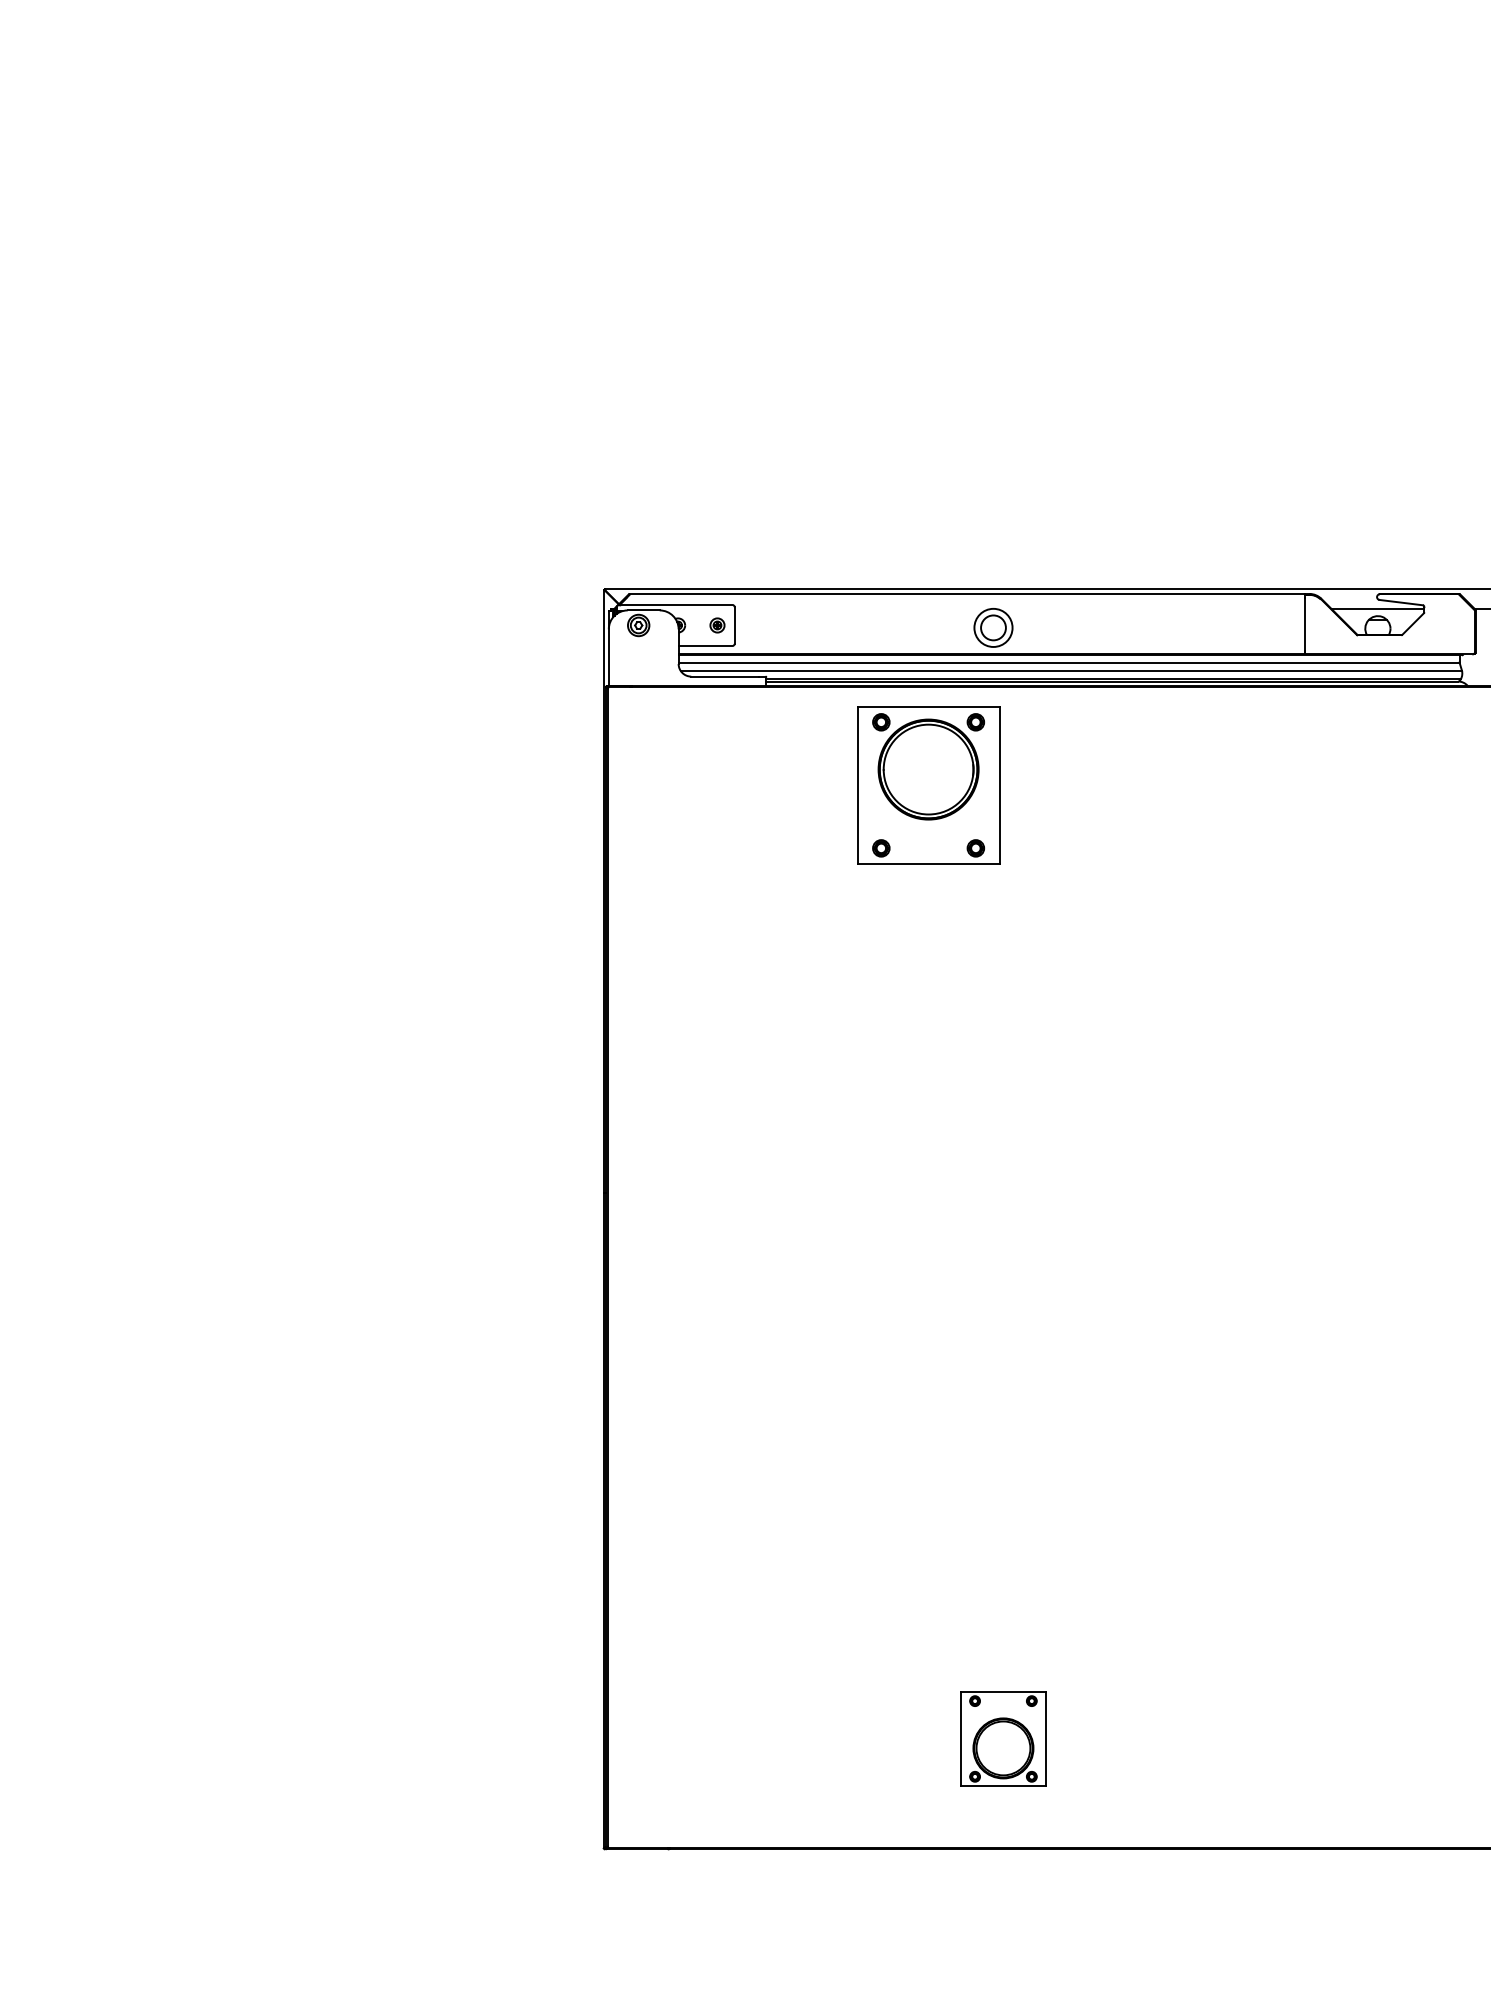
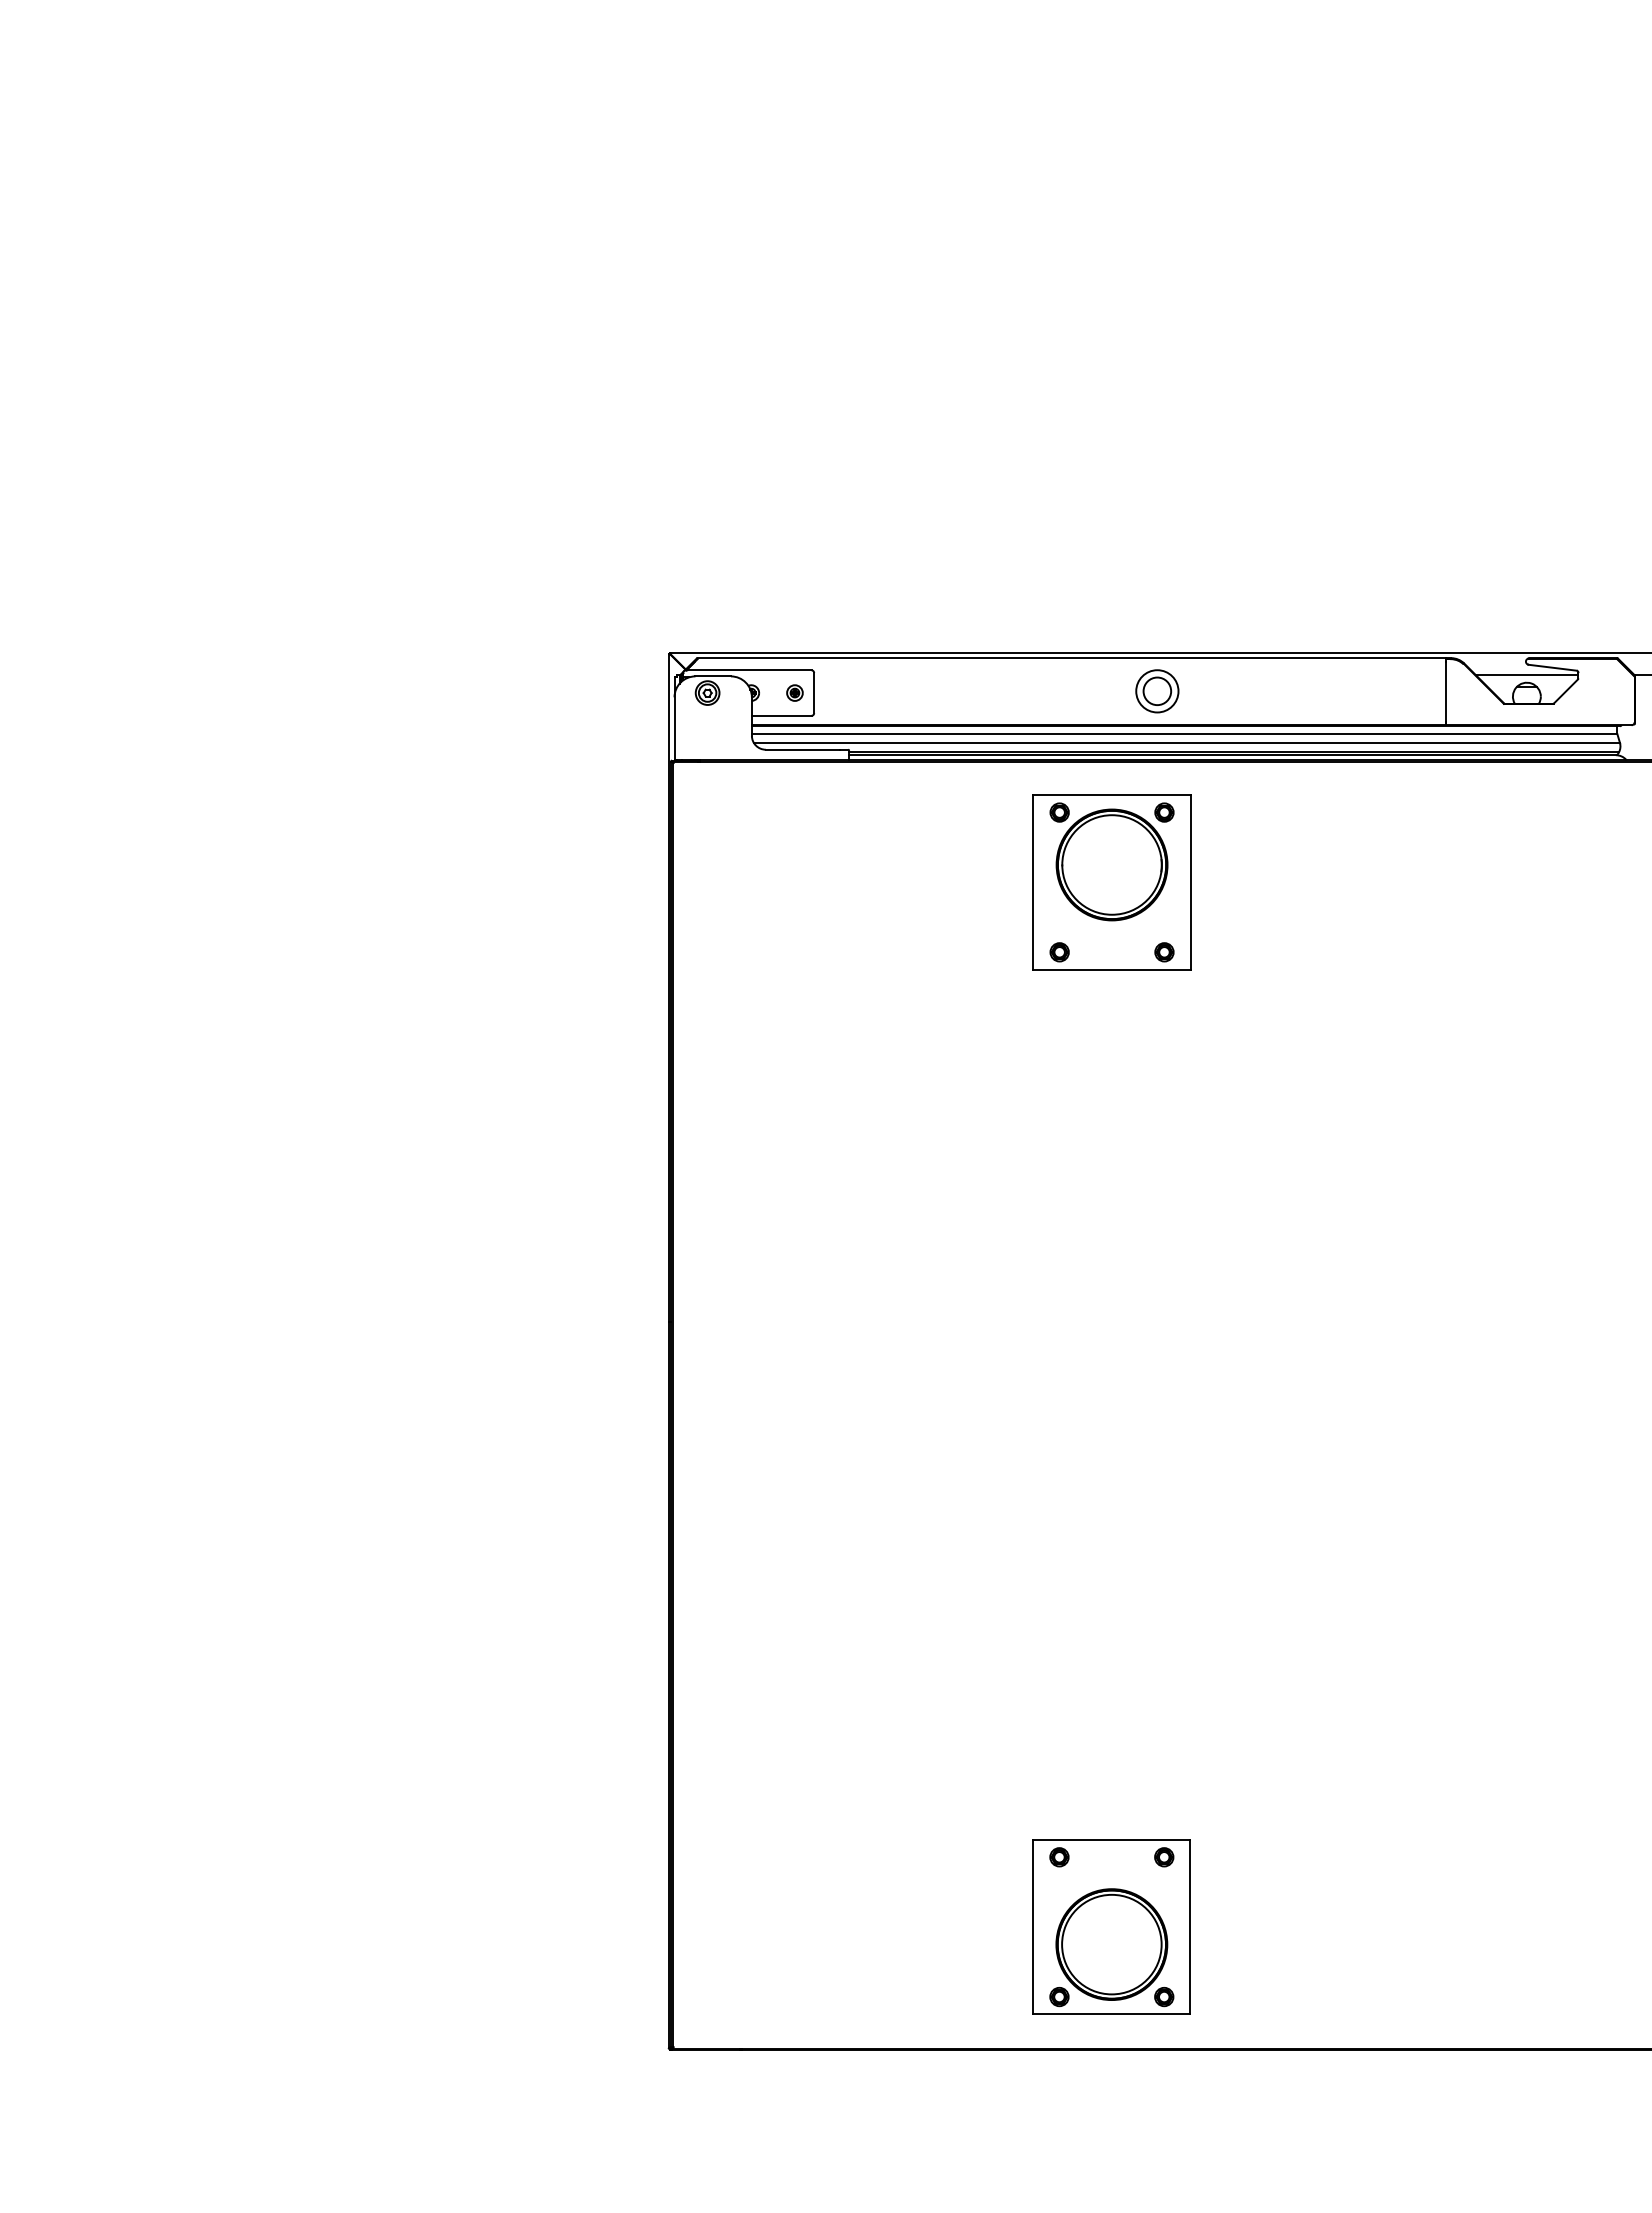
part: (993, 627) -> (1157, 690), moved
part: (928, 785) -> (1111, 882), moved
part: (1003, 1738) -> (1111, 1926), size x1.67

